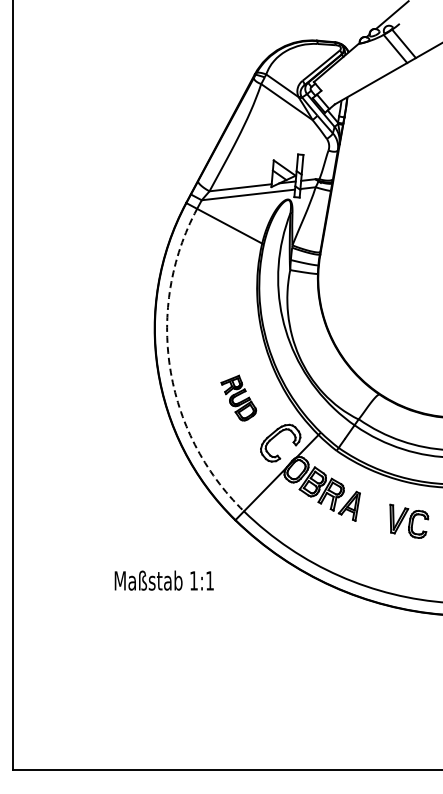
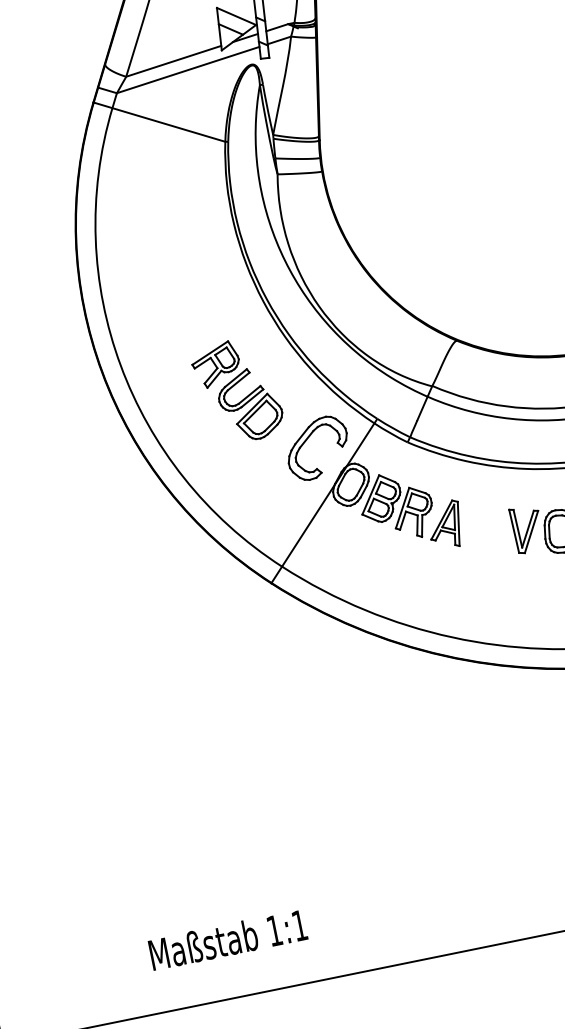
arc: (170, 367) -> (121, 364), dashed -> solid
part: (238, 397) -> (237, 390), size x1.43
text: (163, 580) -> (226, 939), moved

